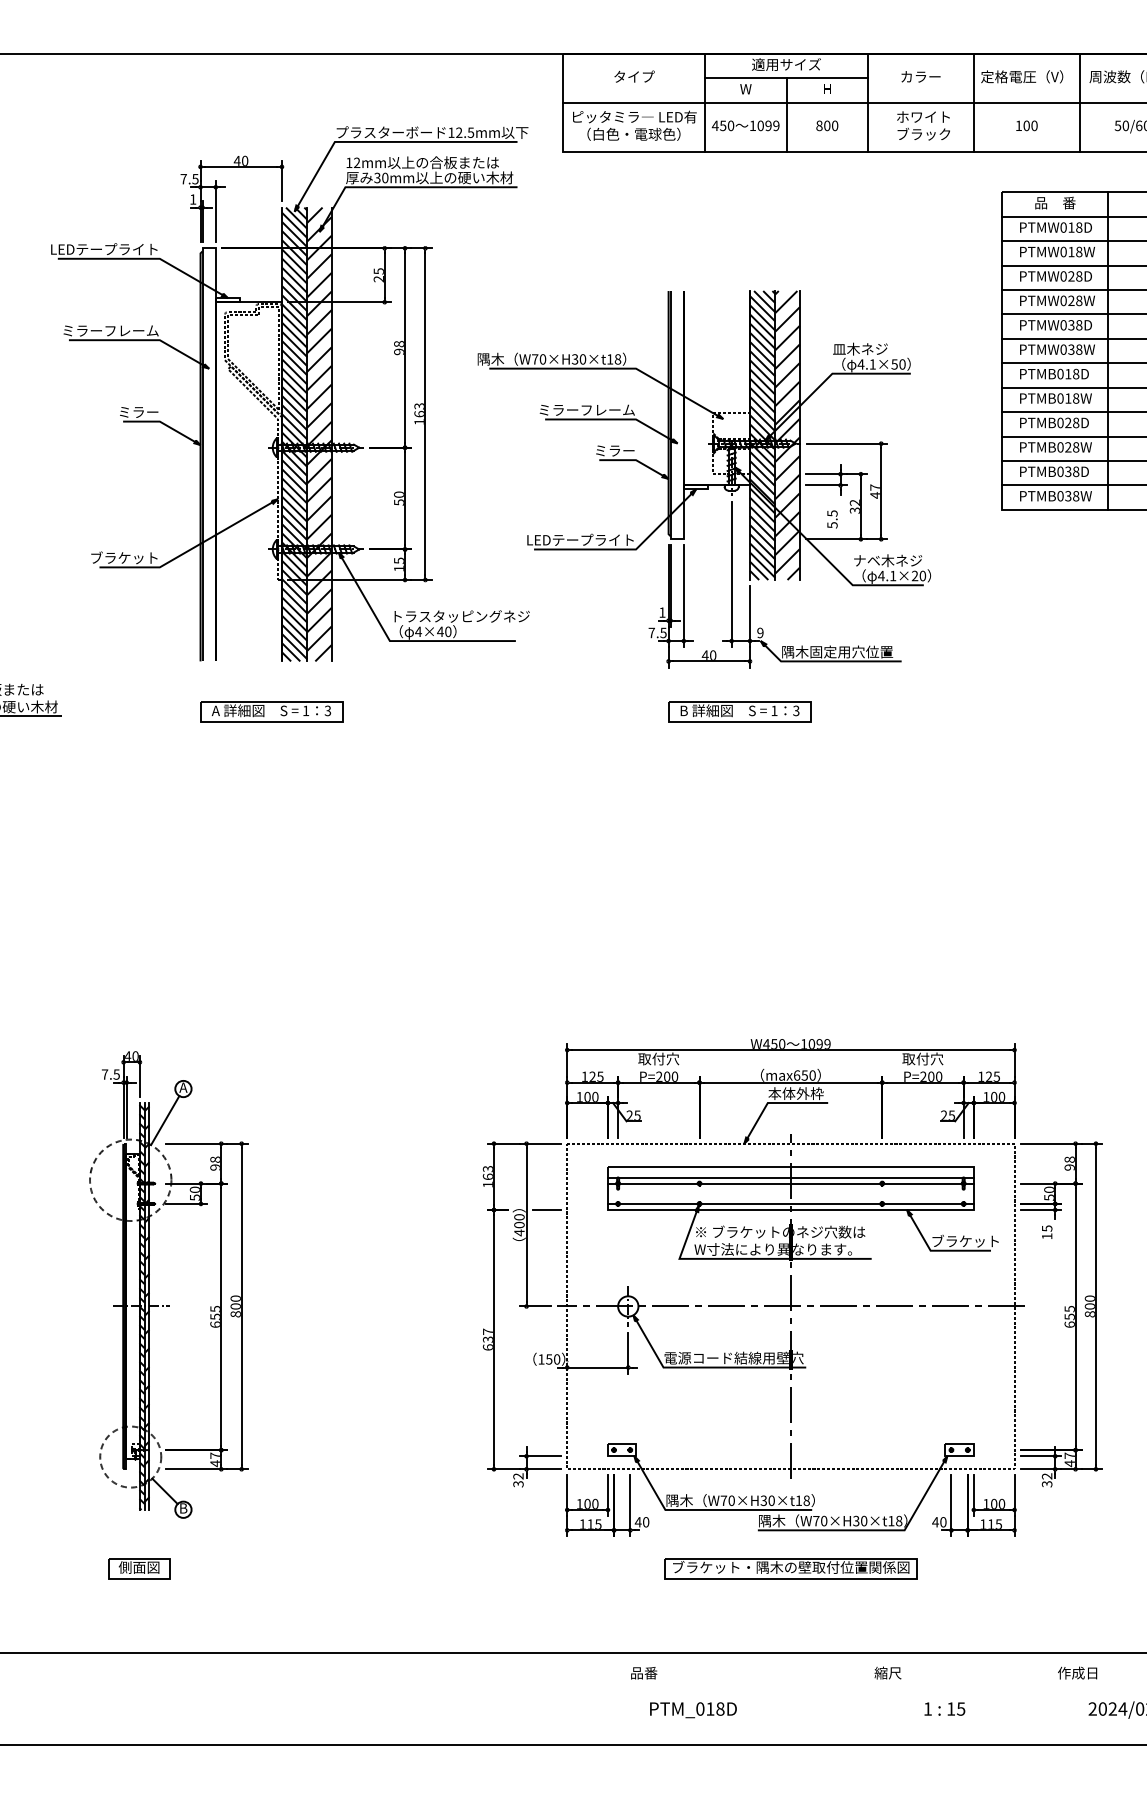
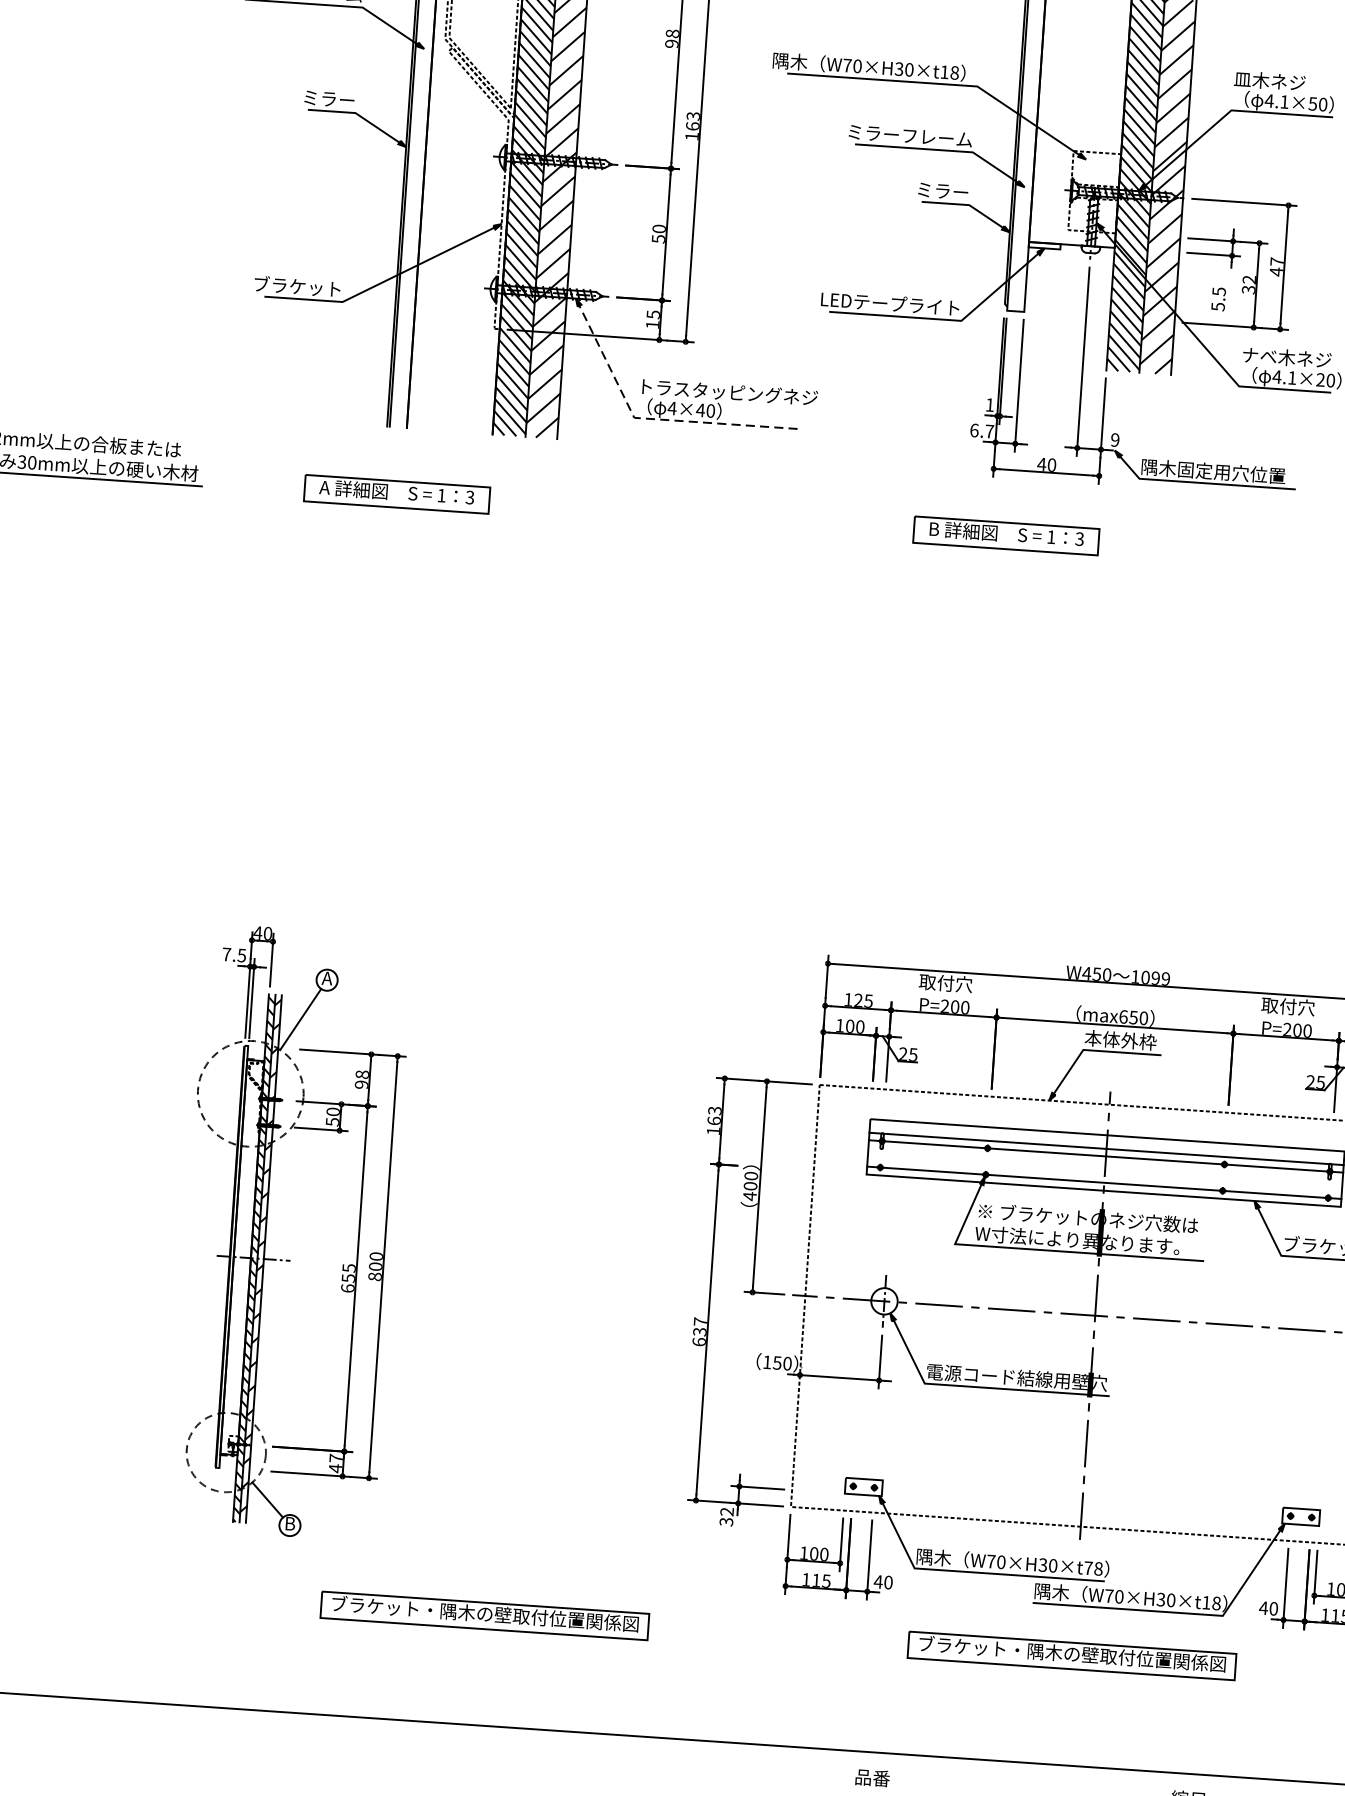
text: (657, 632) -> (981, 430), 7.5 -> 6.7
line: (400, 641) -> (647, 419), solid -> dashed
part: (271, 711) -> (396, 493), moved
part: (739, 711) -> (1006, 534), moved
line: (546, 1210) -> (786, 1169), removed
text: (798, 1500) -> (1087, 1567), W70×H30×t18 -> W70×H30×t78
part: (139, 1568) -> (227, 1597), removed
part: (337, 1568) -> (484, 1615), added

